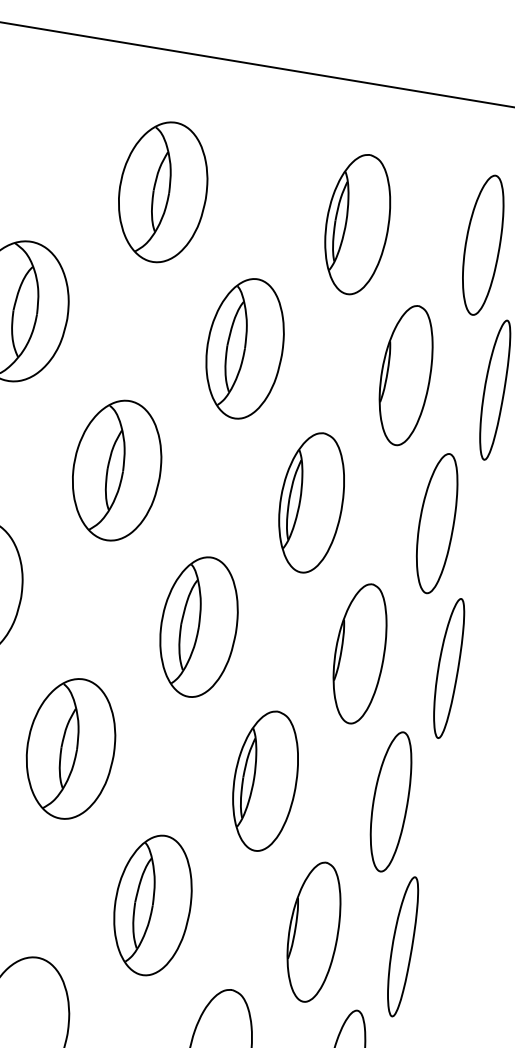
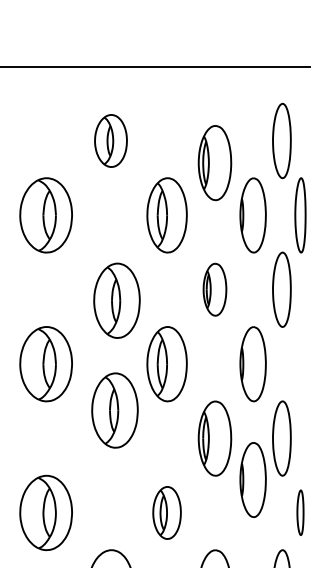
part: (162, 191) -> (110, 140), size x0.7
part: (356, 225) -> (214, 163), moved
part: (116, 469) -> (116, 300), moved
part: (310, 501) -> (214, 289), size x0.7
part: (448, 668) -> (300, 364), removed
part: (69, 748) -> (114, 410), moved
part: (151, 904) -> (166, 512), size x0.7
part: (312, 930) -> (252, 479), moved
part: (402, 945) -> (300, 512), size x0.6

